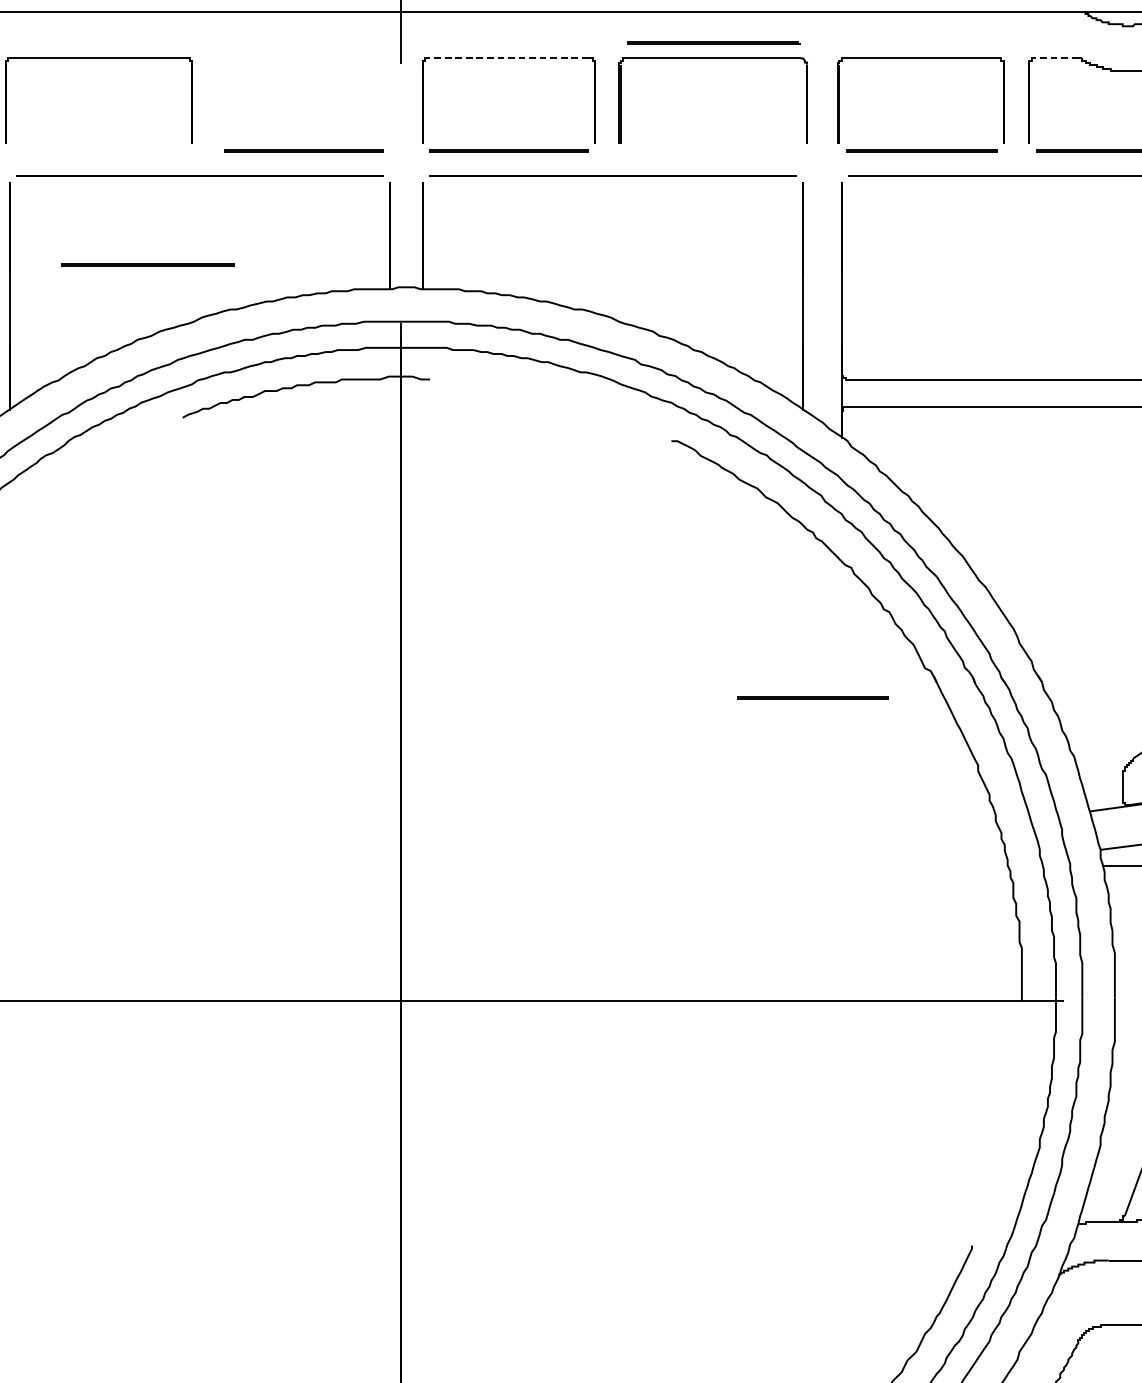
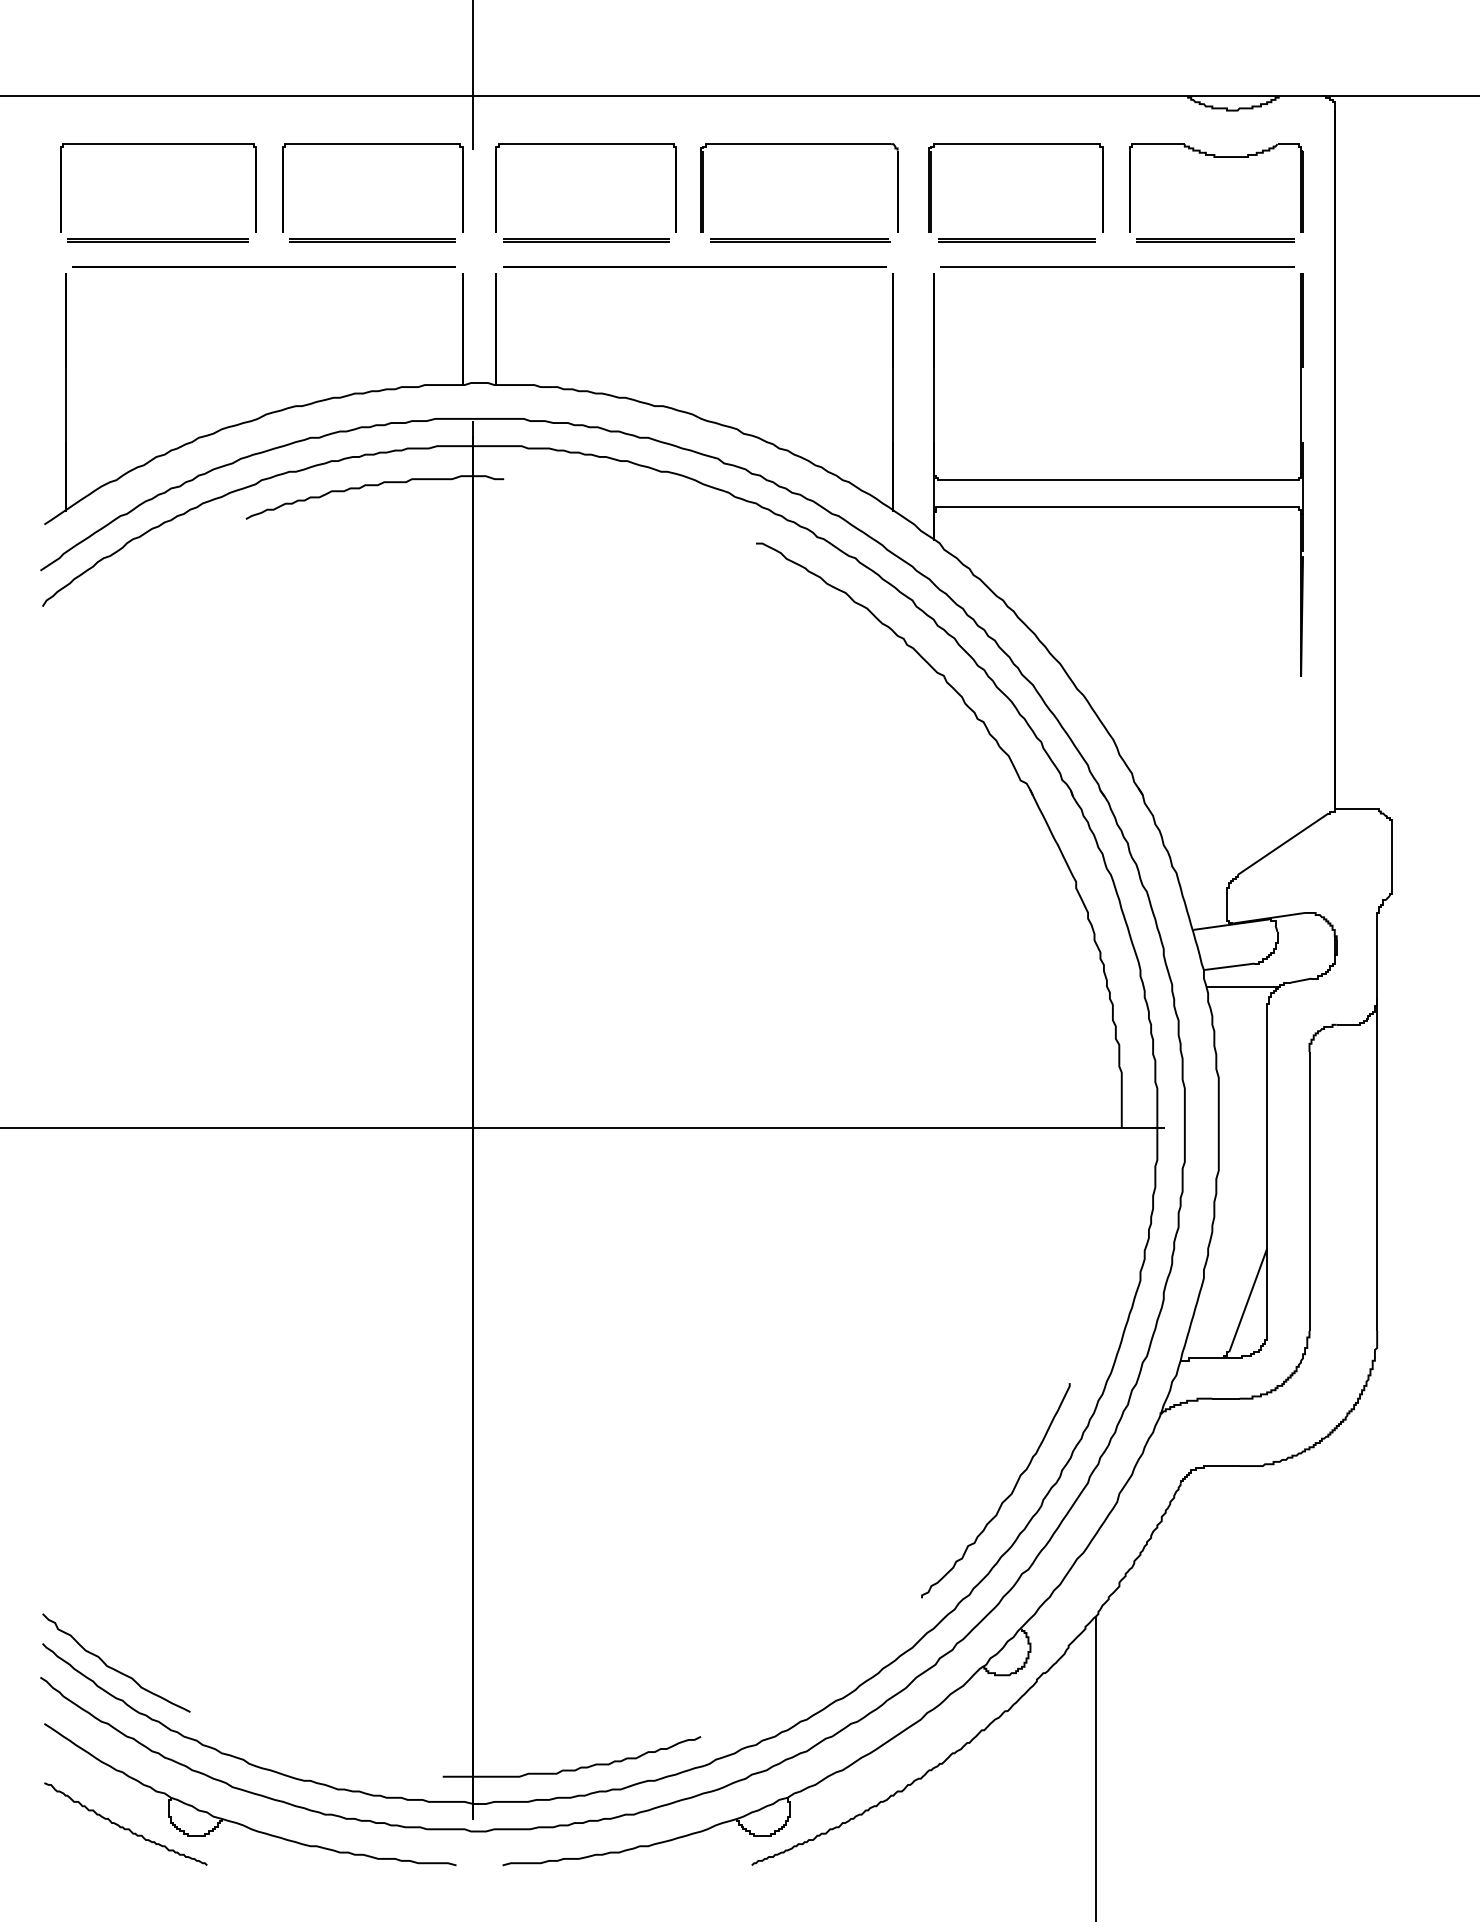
line: (714, 42) -> (800, 239), moved
part: (303, 58) -> (372, 144), added
line: (508, 58) -> (585, 144), dashed -> solid
line: (1056, 58) -> (1157, 144), dashed -> solid
line: (146, 263) -> (157, 239), moved
line: (812, 696) -> (903, 810), removed

